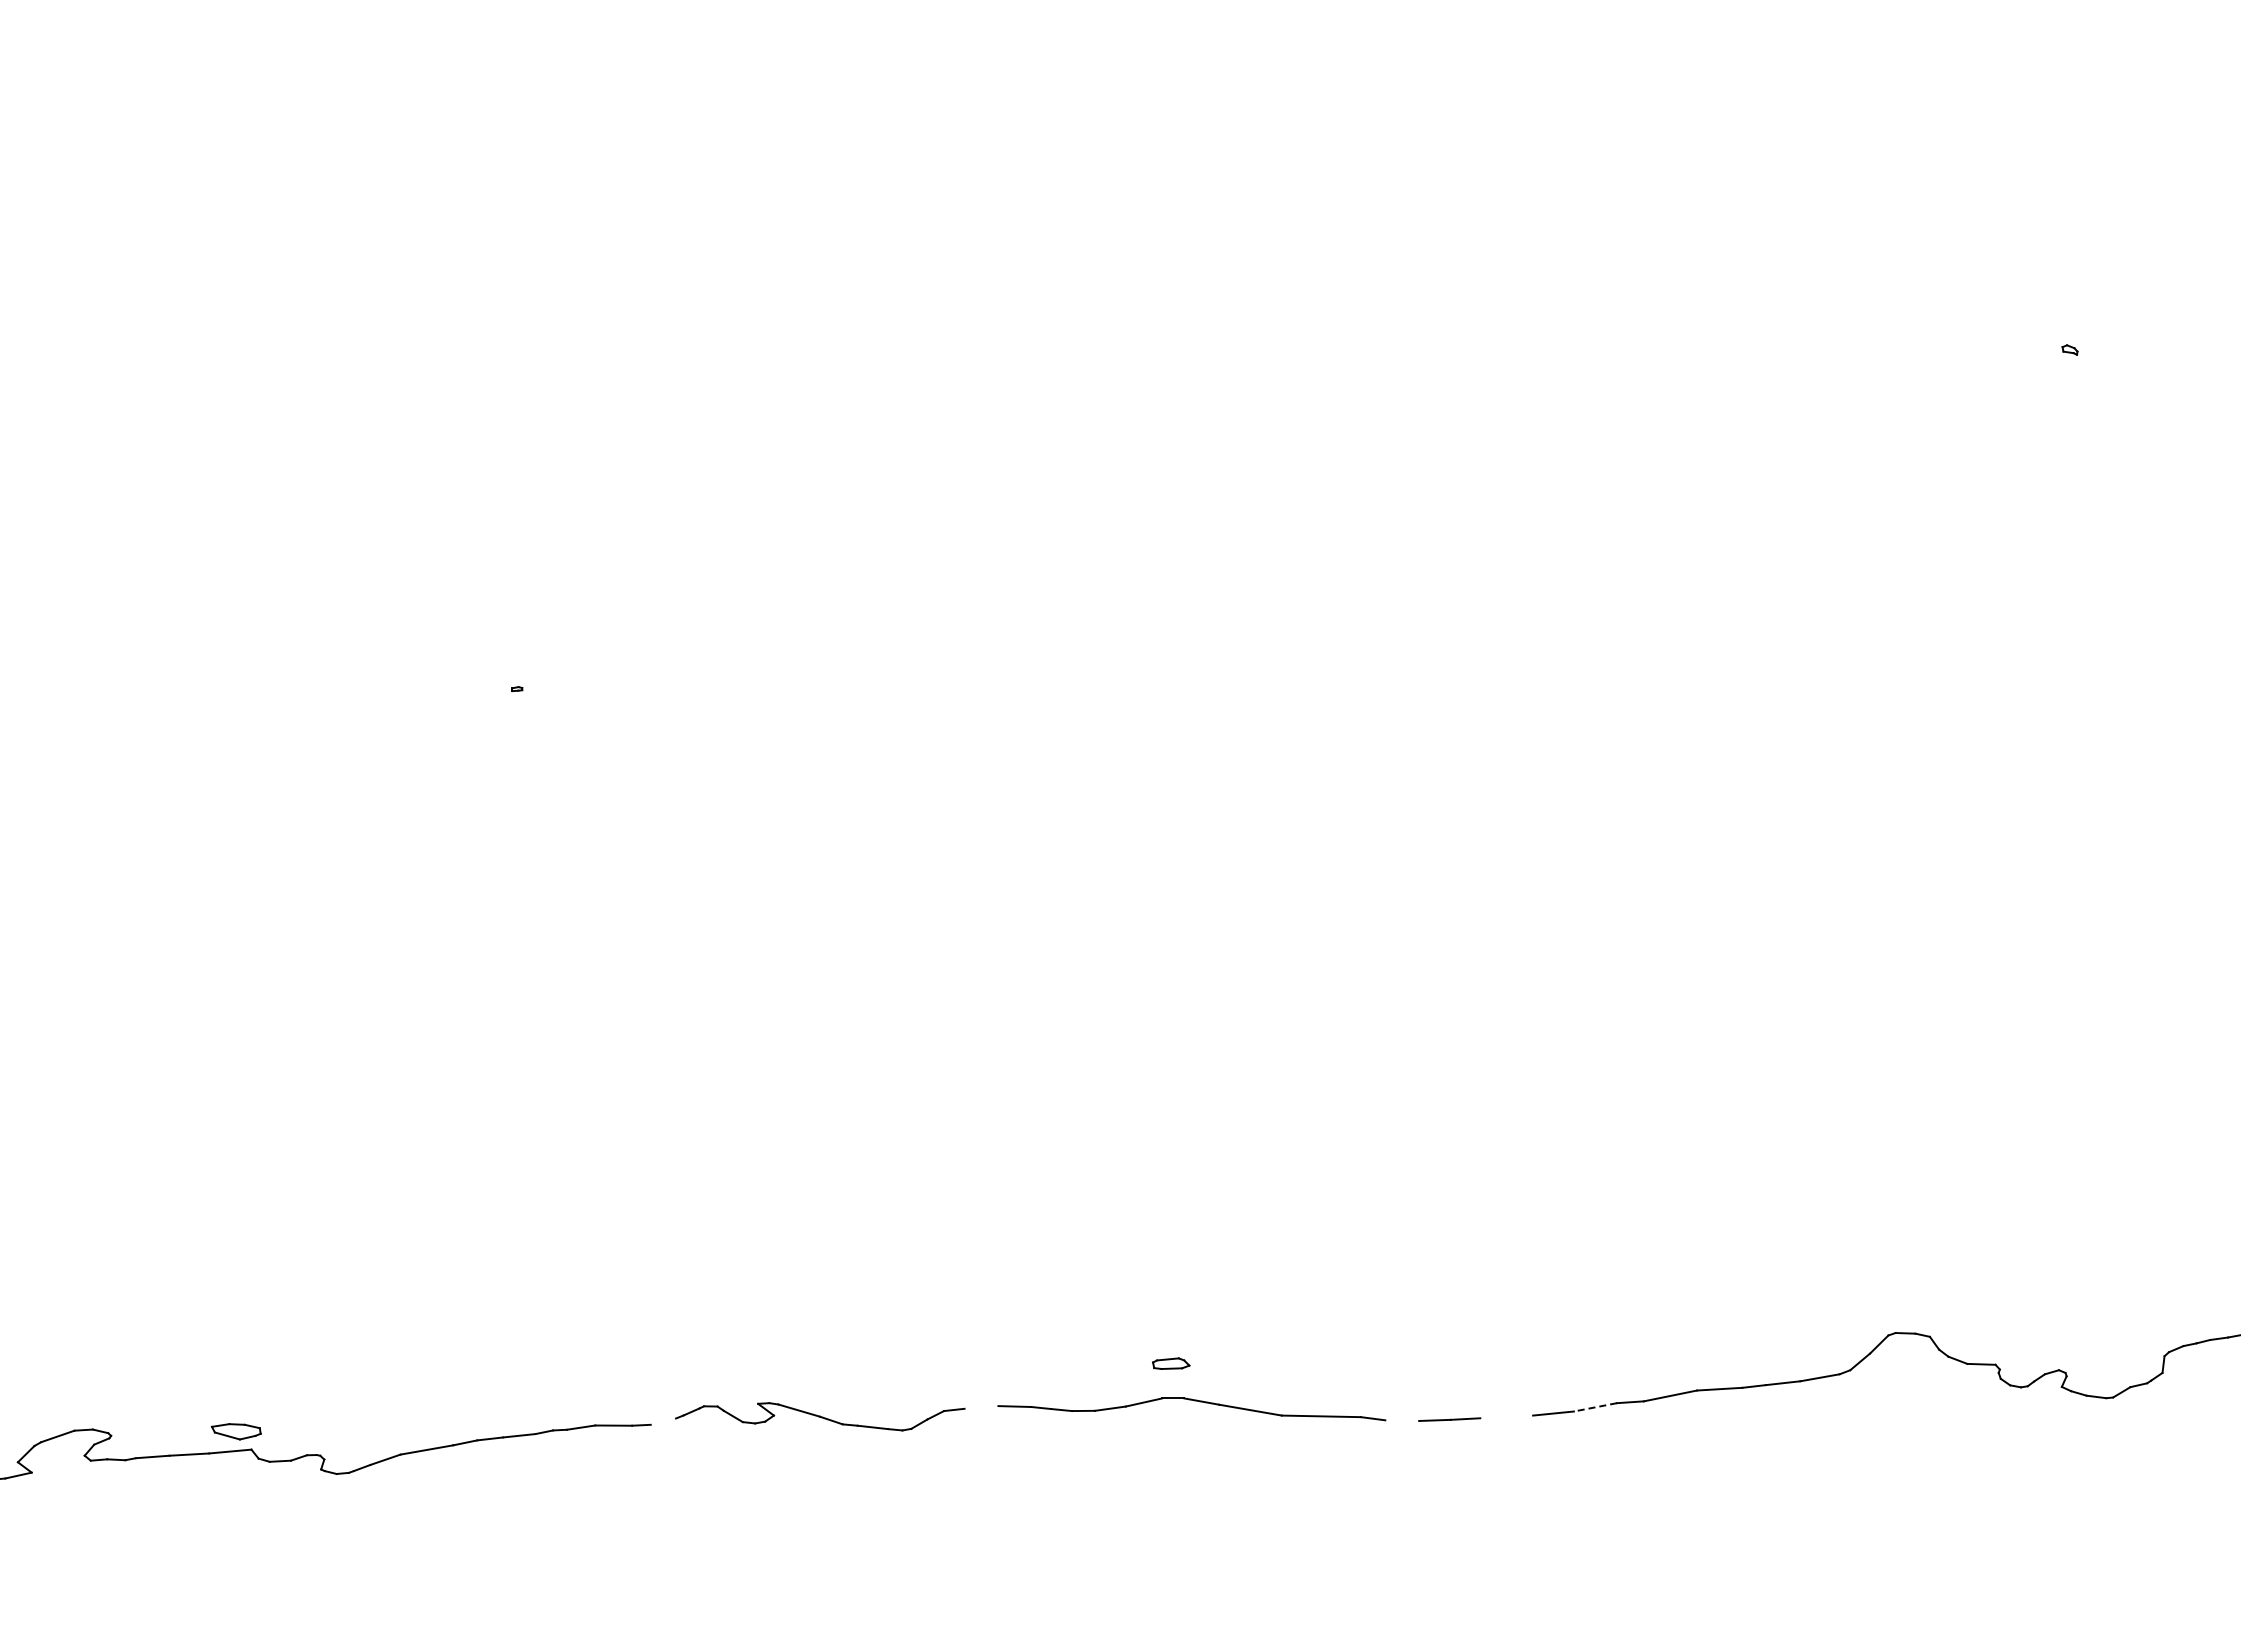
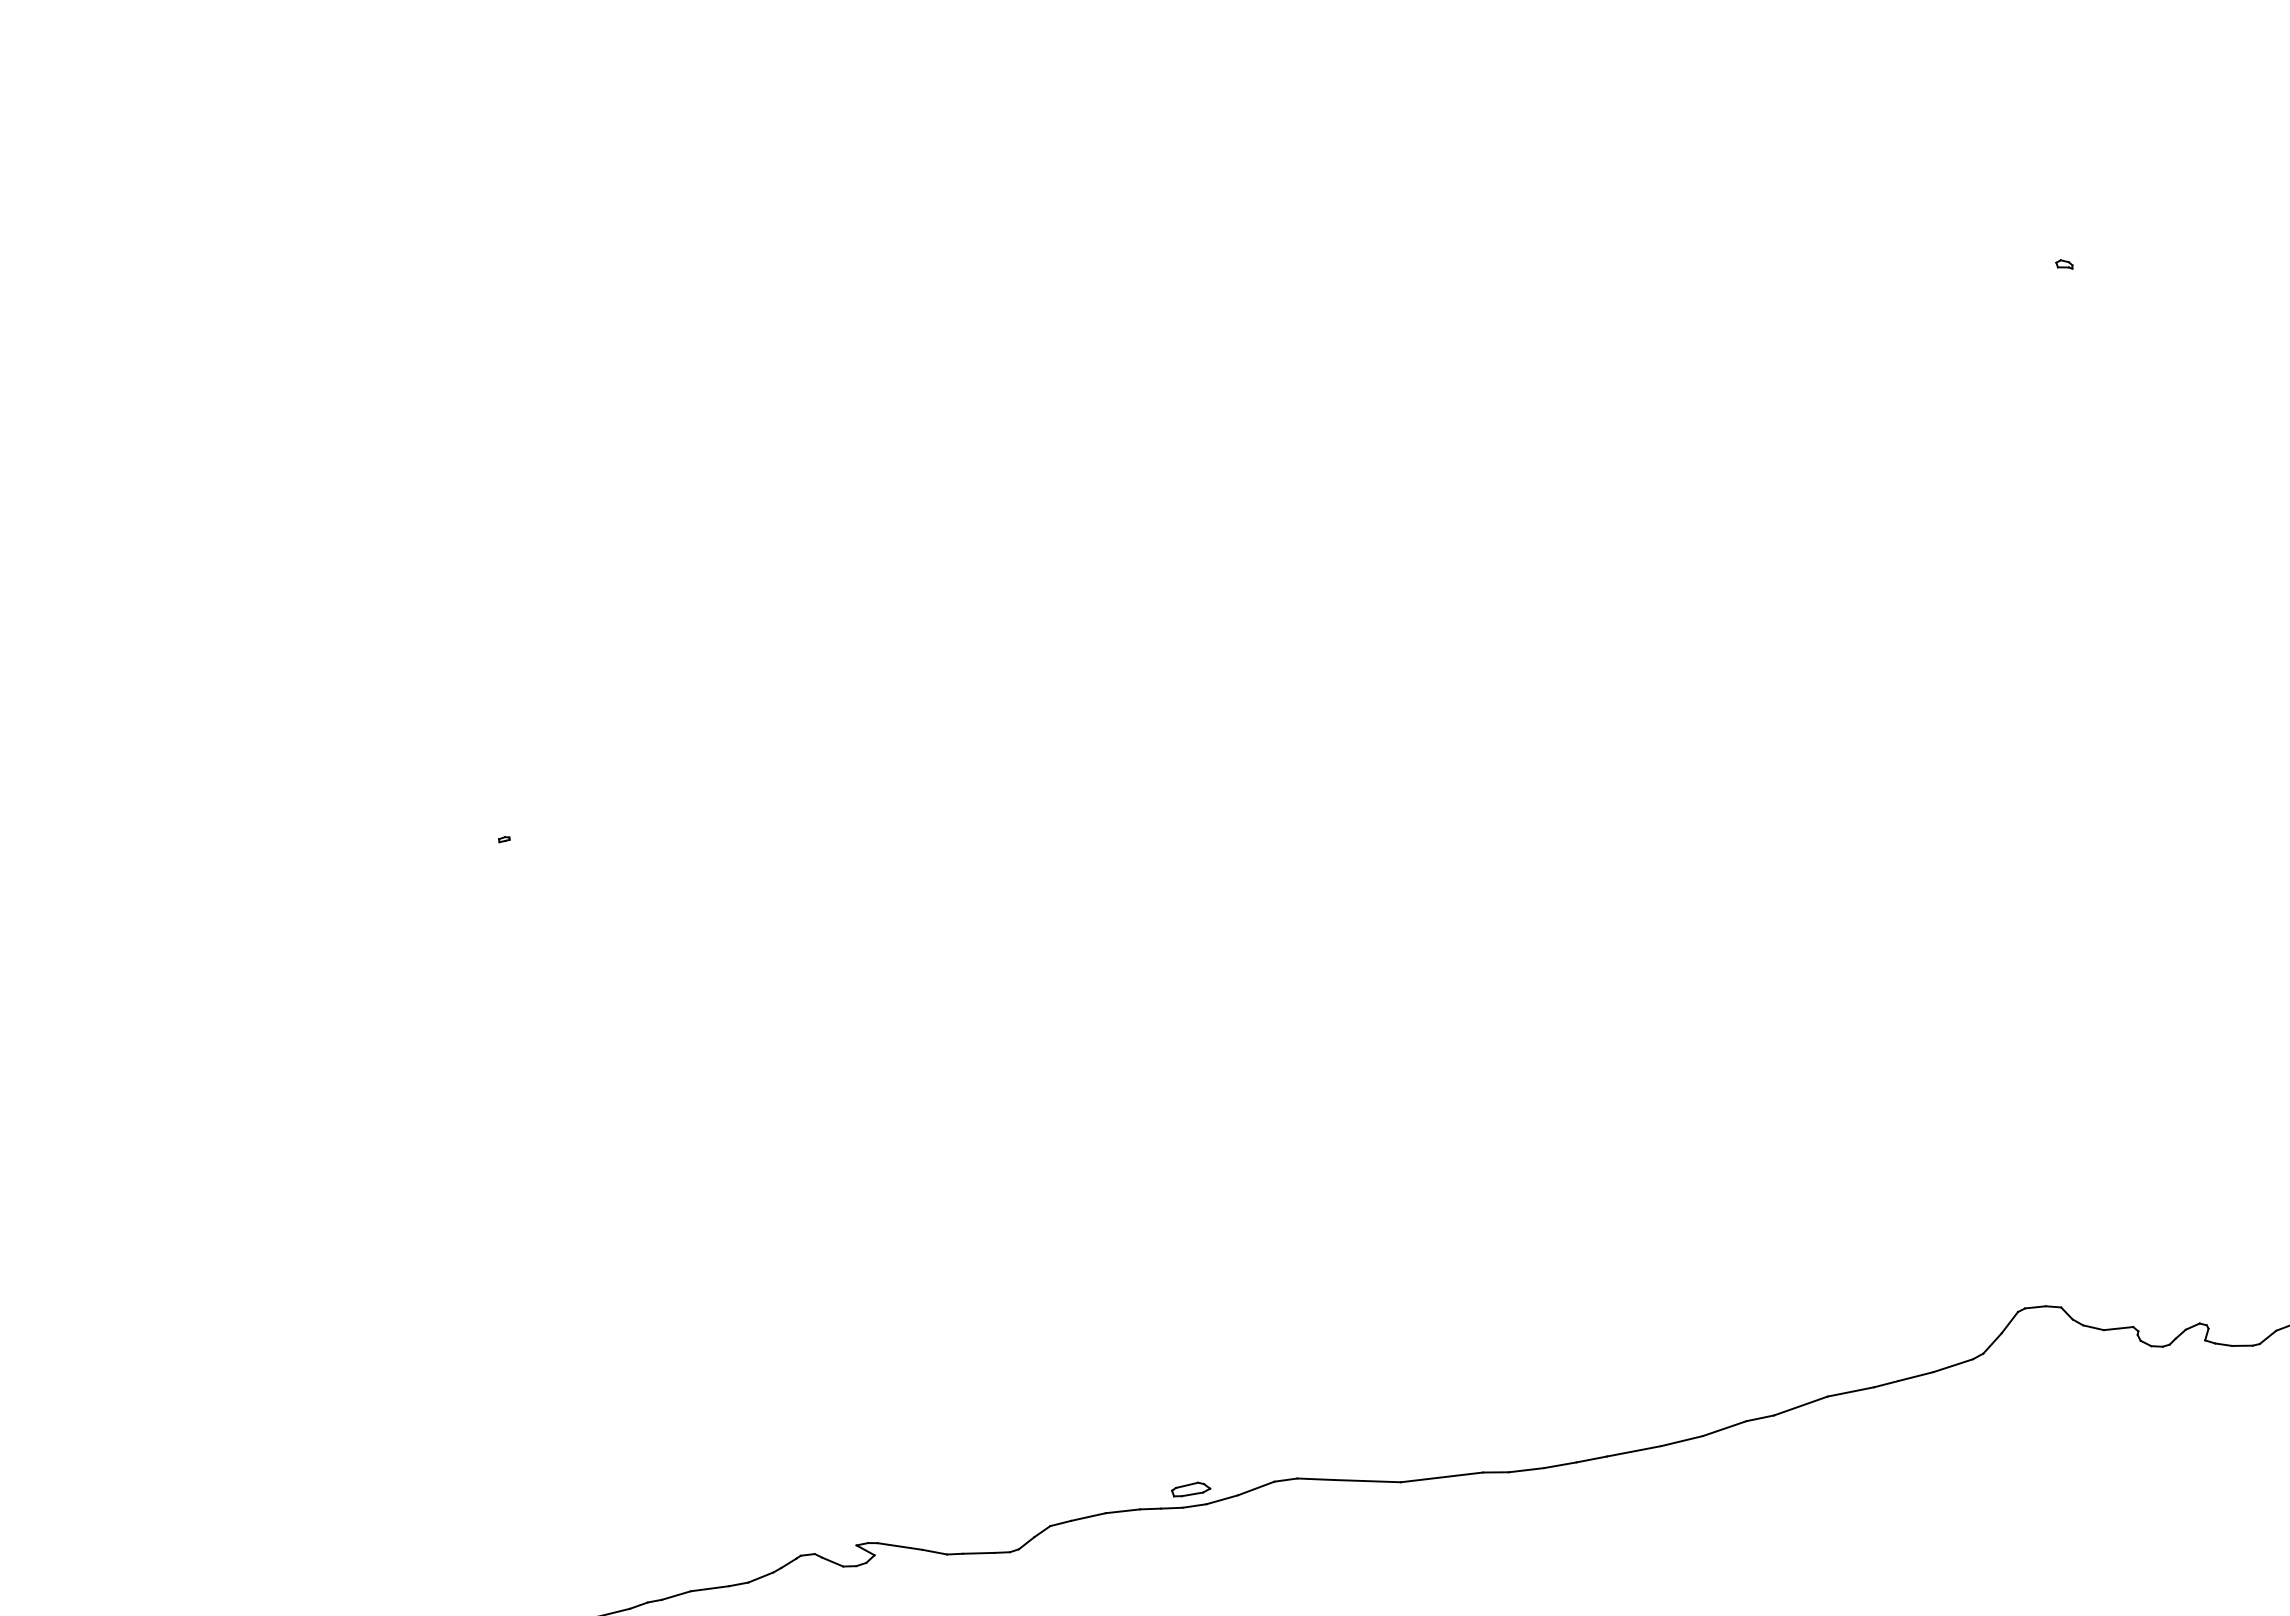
part: (1171, 1363) -> (1191, 1489), moved
line: (981, 1407) -> (1088, 1517), added
line: (1595, 1407) -> (1724, 1428), dashed -> solid
line: (1506, 1416) -> (1633, 1450), added
line: (1402, 1420) -> (1526, 1470), added
line: (663, 1421) -> (761, 1577), added

